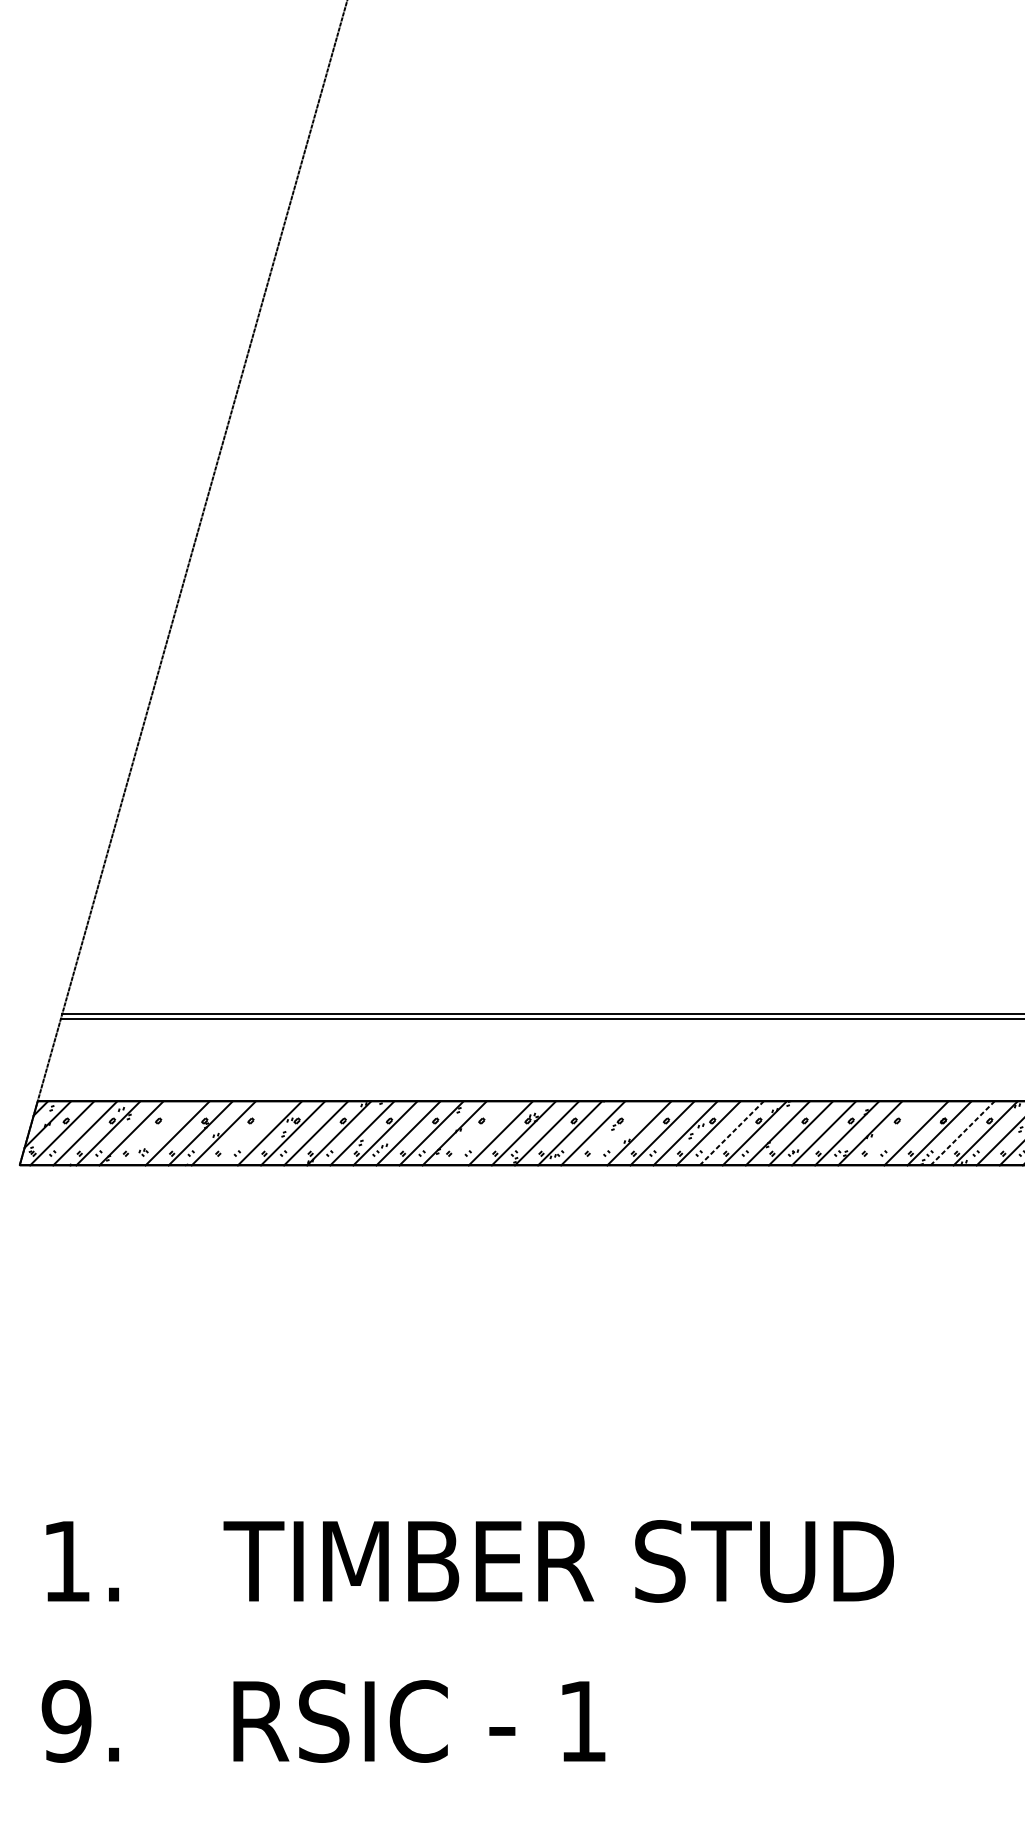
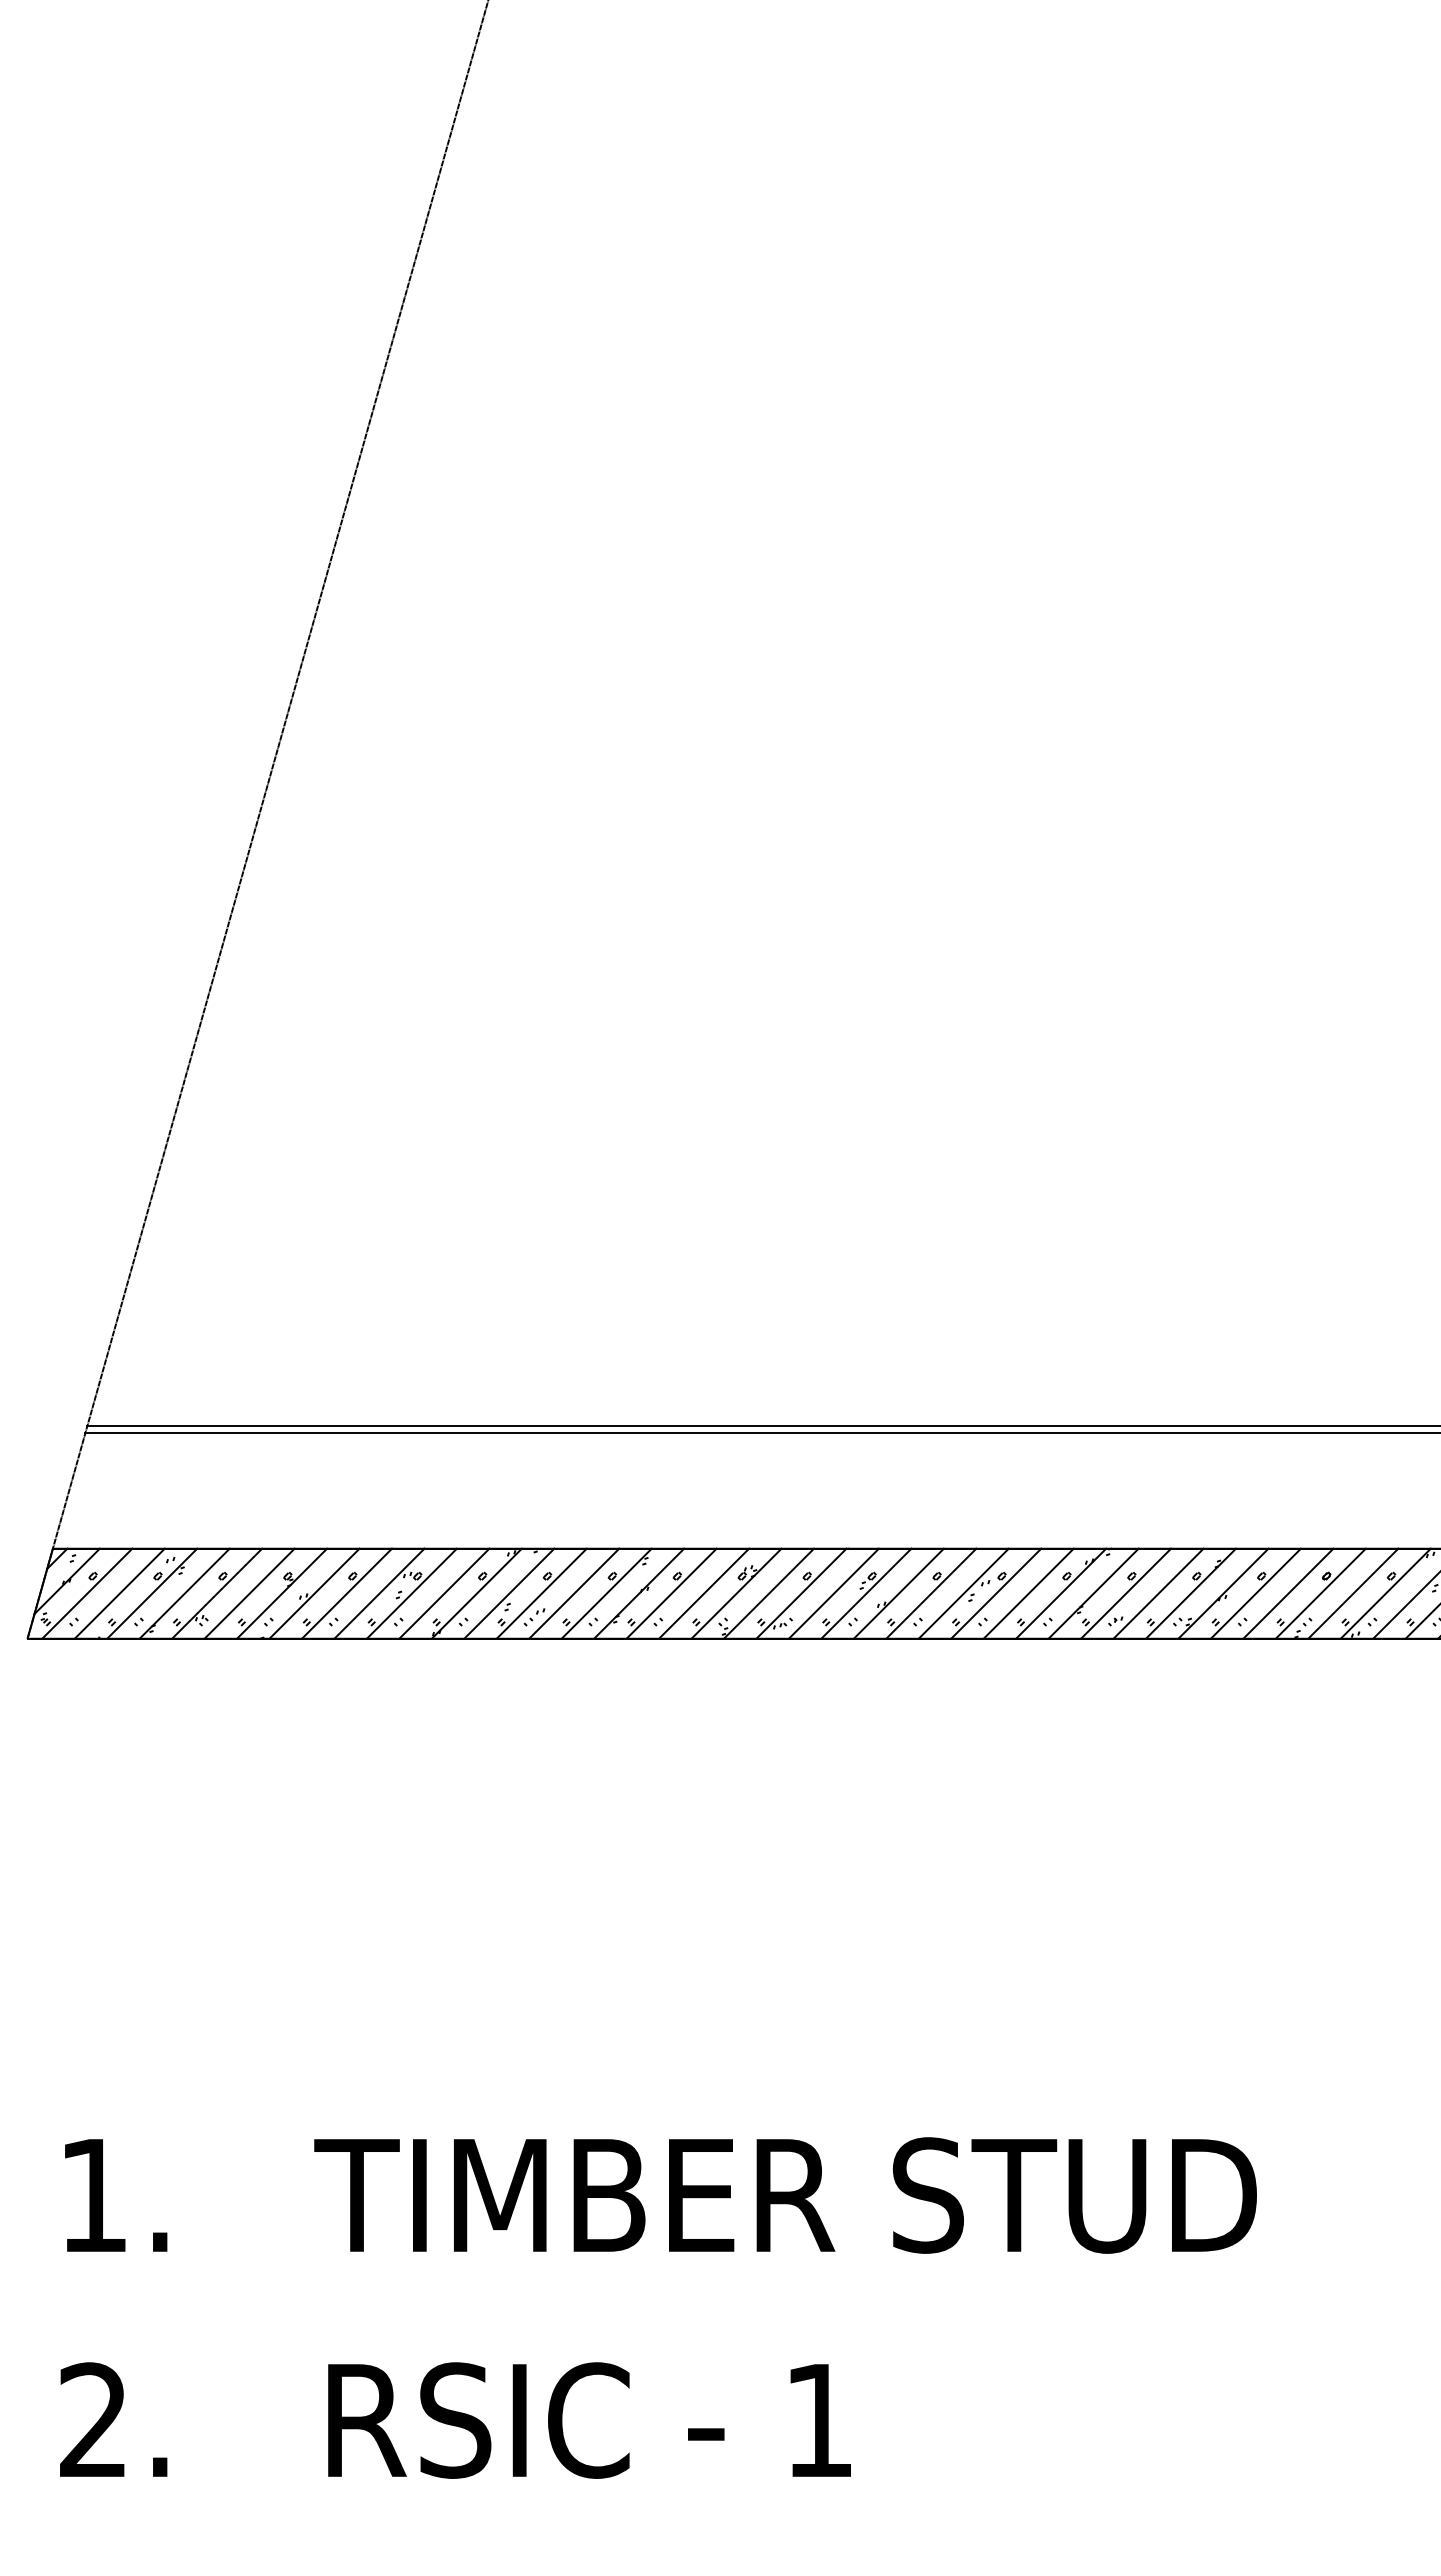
line: (154, 1133) -> (217, 1593), added
line: (246, 1133) -> (346, 1593), added
line: (477, 1133) -> (671, 1593), added
line: (616, 1133) -> (866, 1593), added
line: (731, 1133) -> (1028, 1593), dashed -> solid
line: (892, 1133) -> (1255, 1593), added
line: (962, 1133) -> (1353, 1593), dashed -> solid
text: (66, 1721) -> (93, 2420), 9. -> 2.

